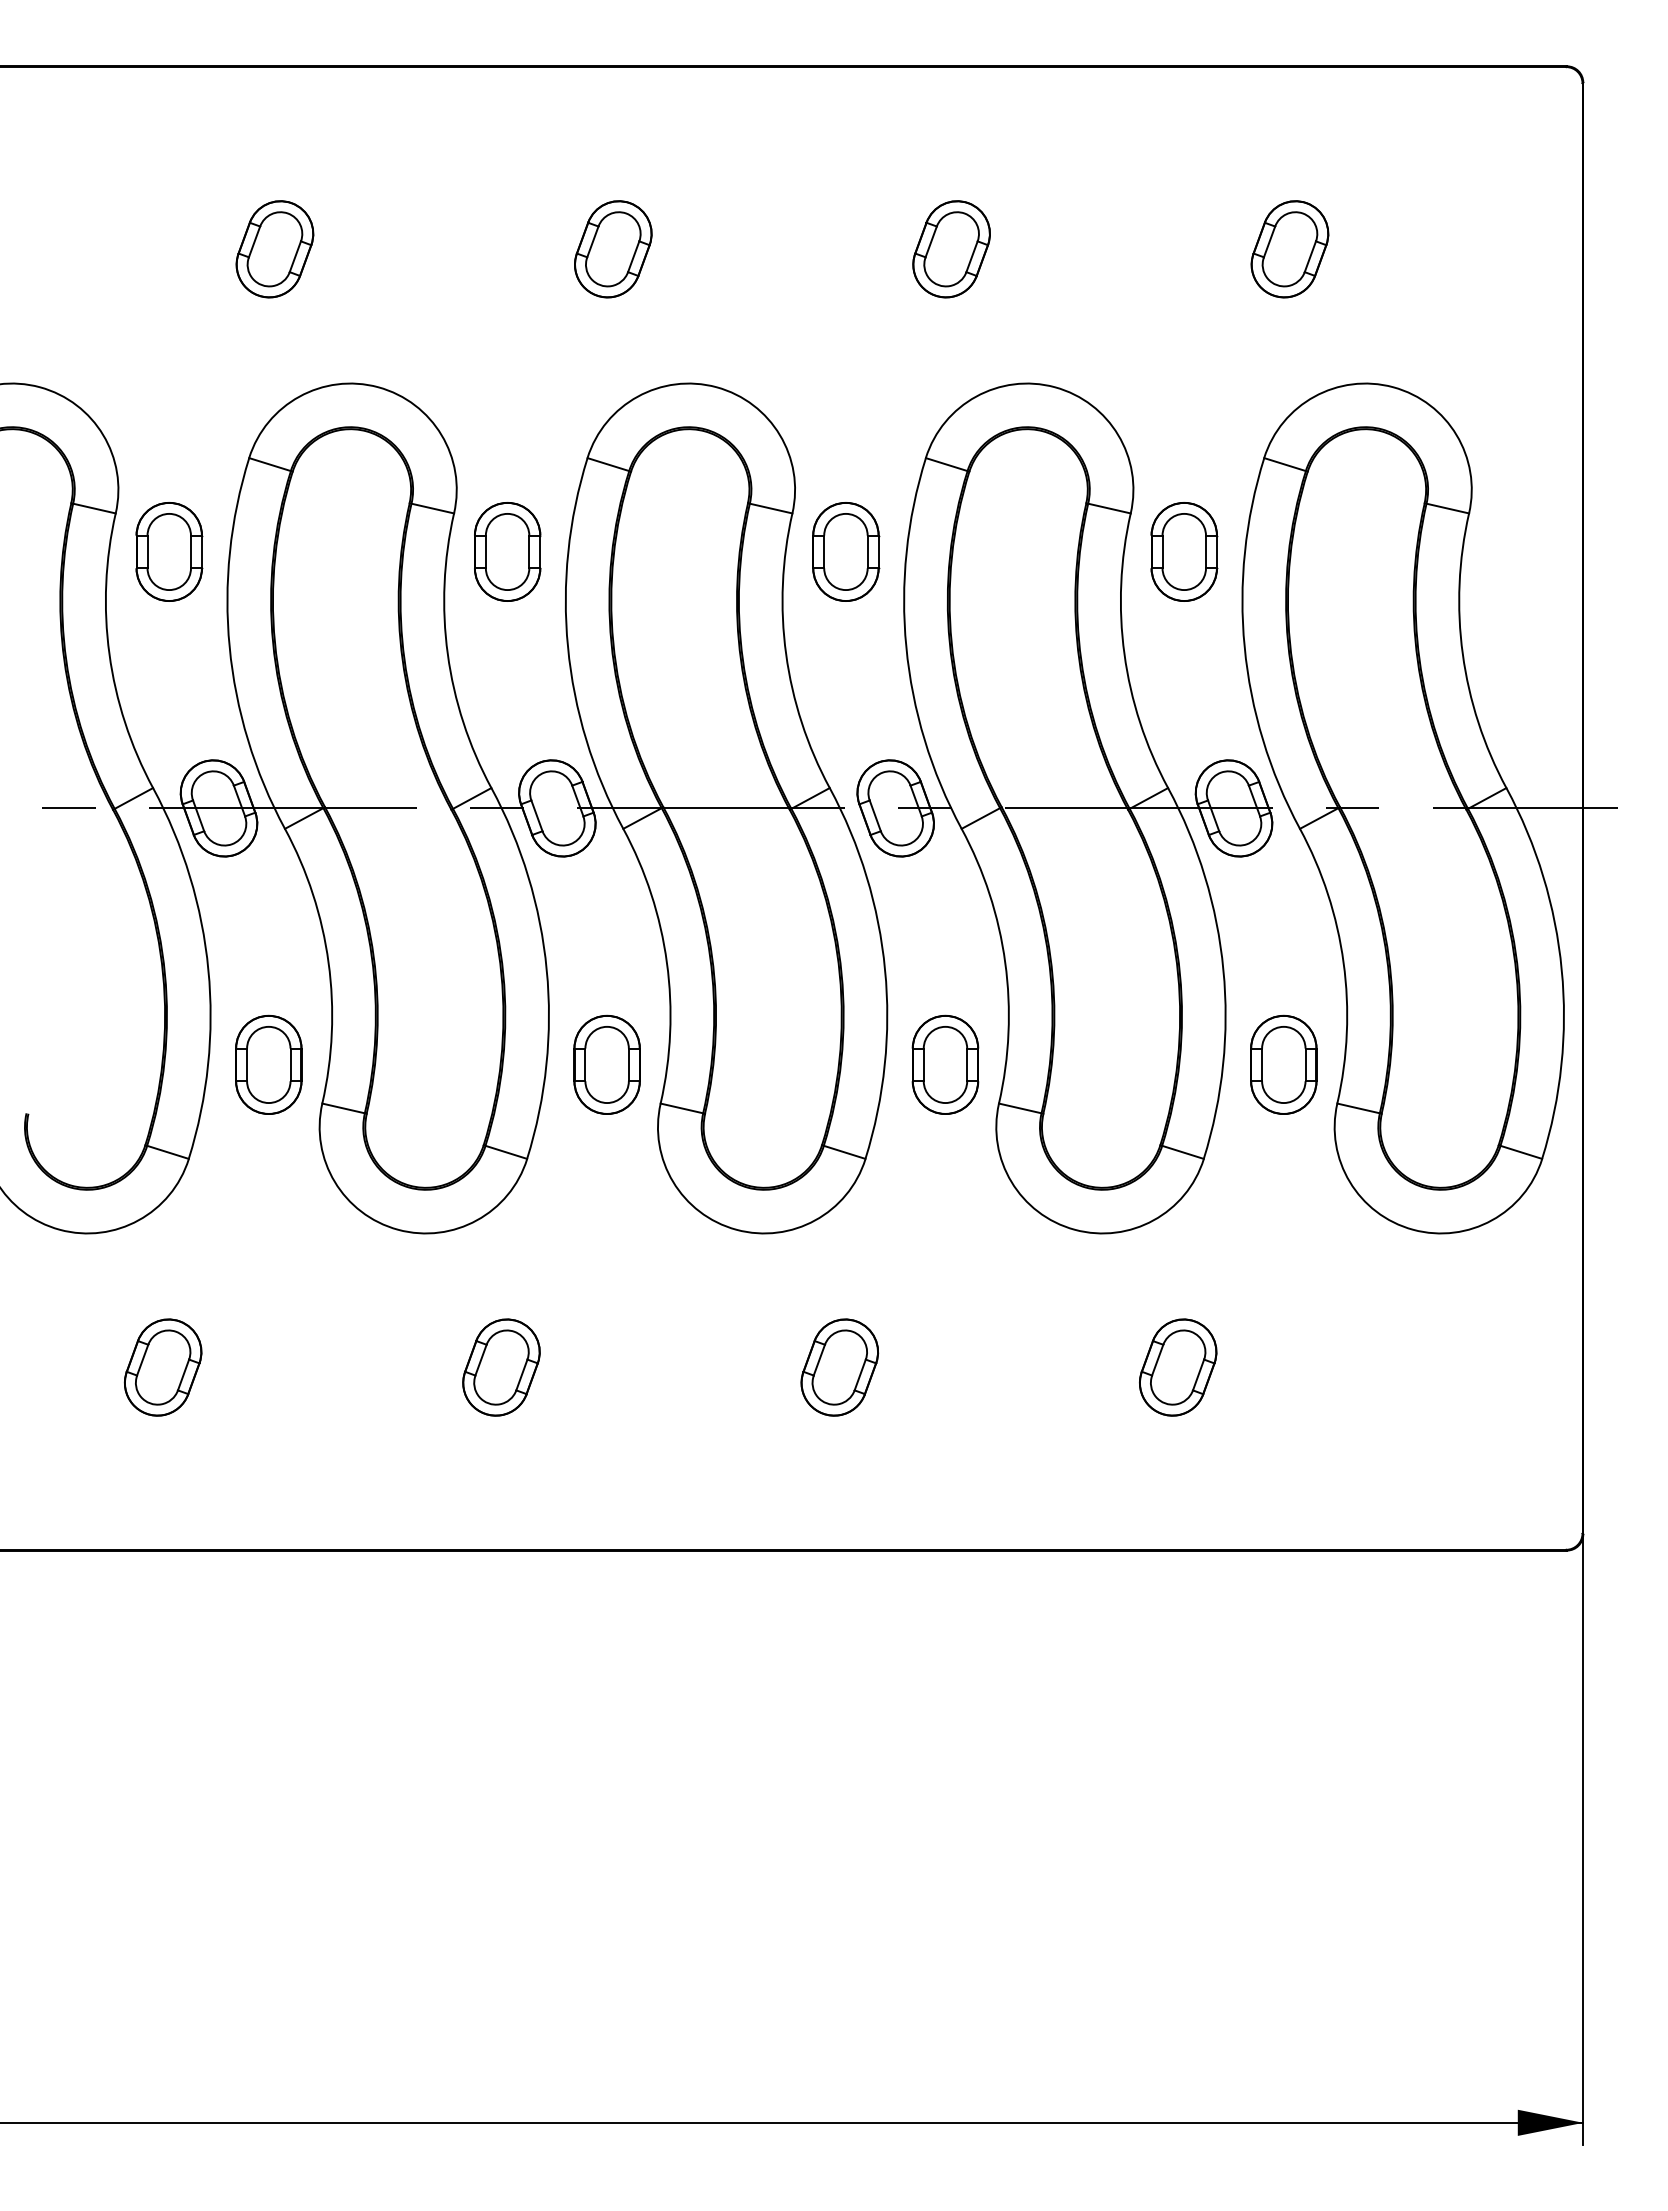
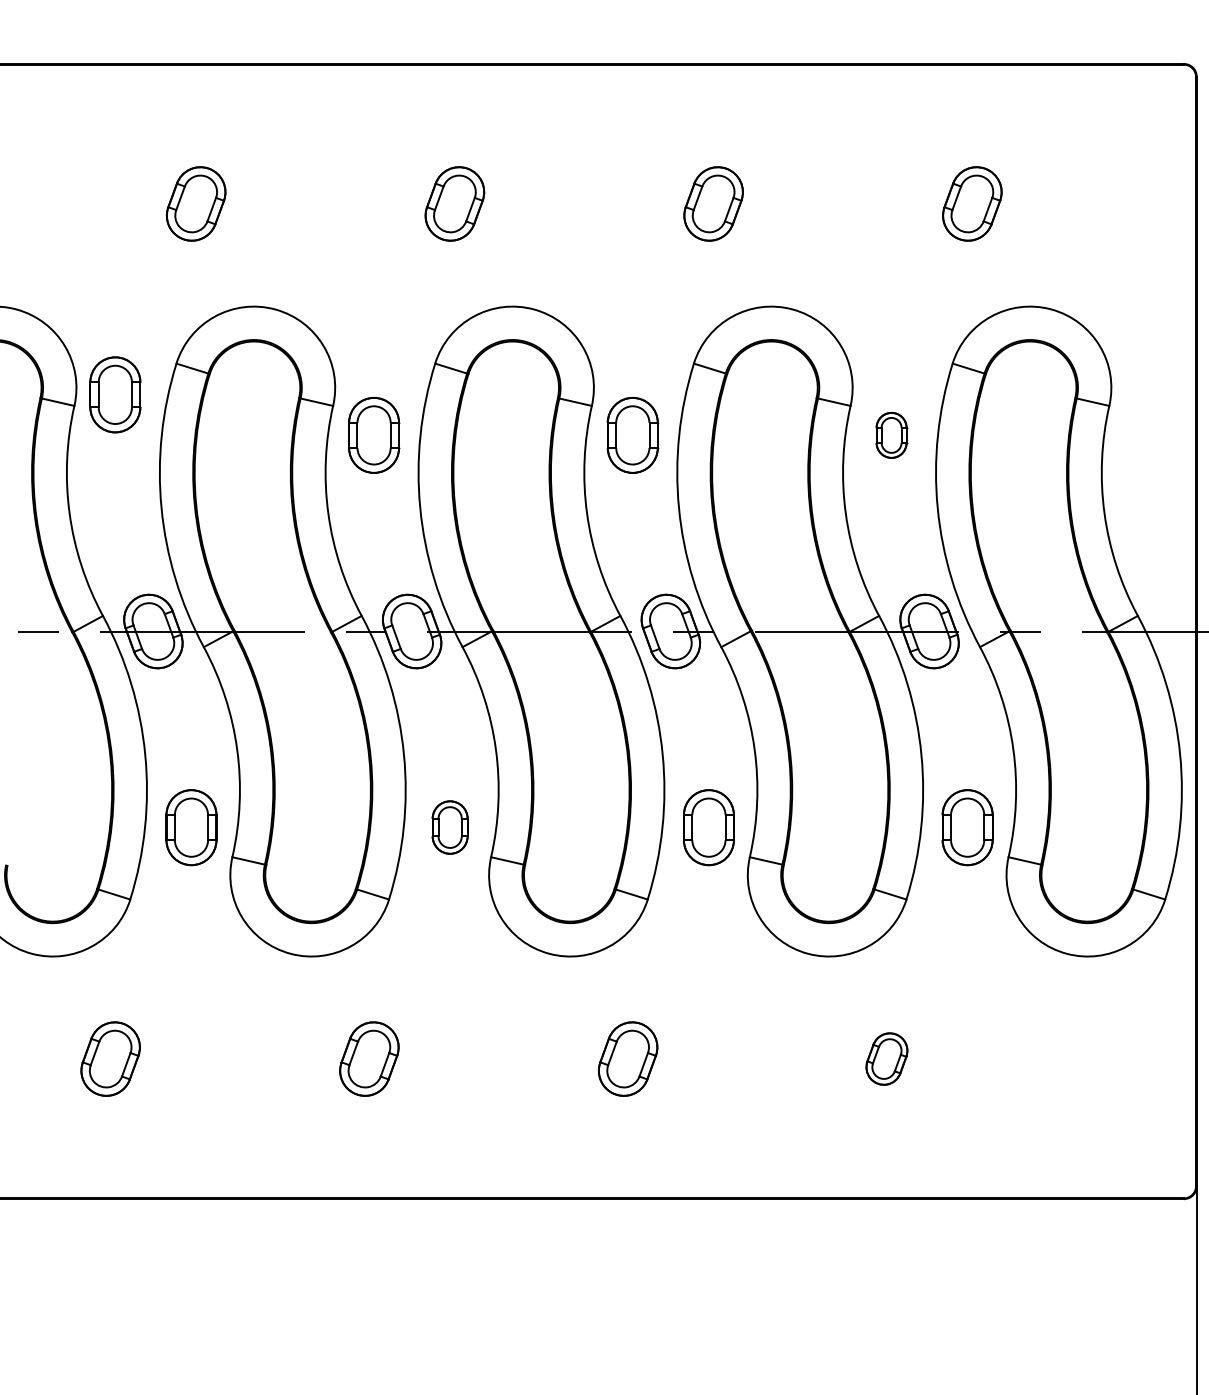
part: (169, 551) -> (115, 394), moved
part: (1184, 551) -> (891, 435), size x0.6
part: (606, 1064) -> (449, 827), size x0.7
part: (1178, 1367) -> (887, 1059), size x0.7

